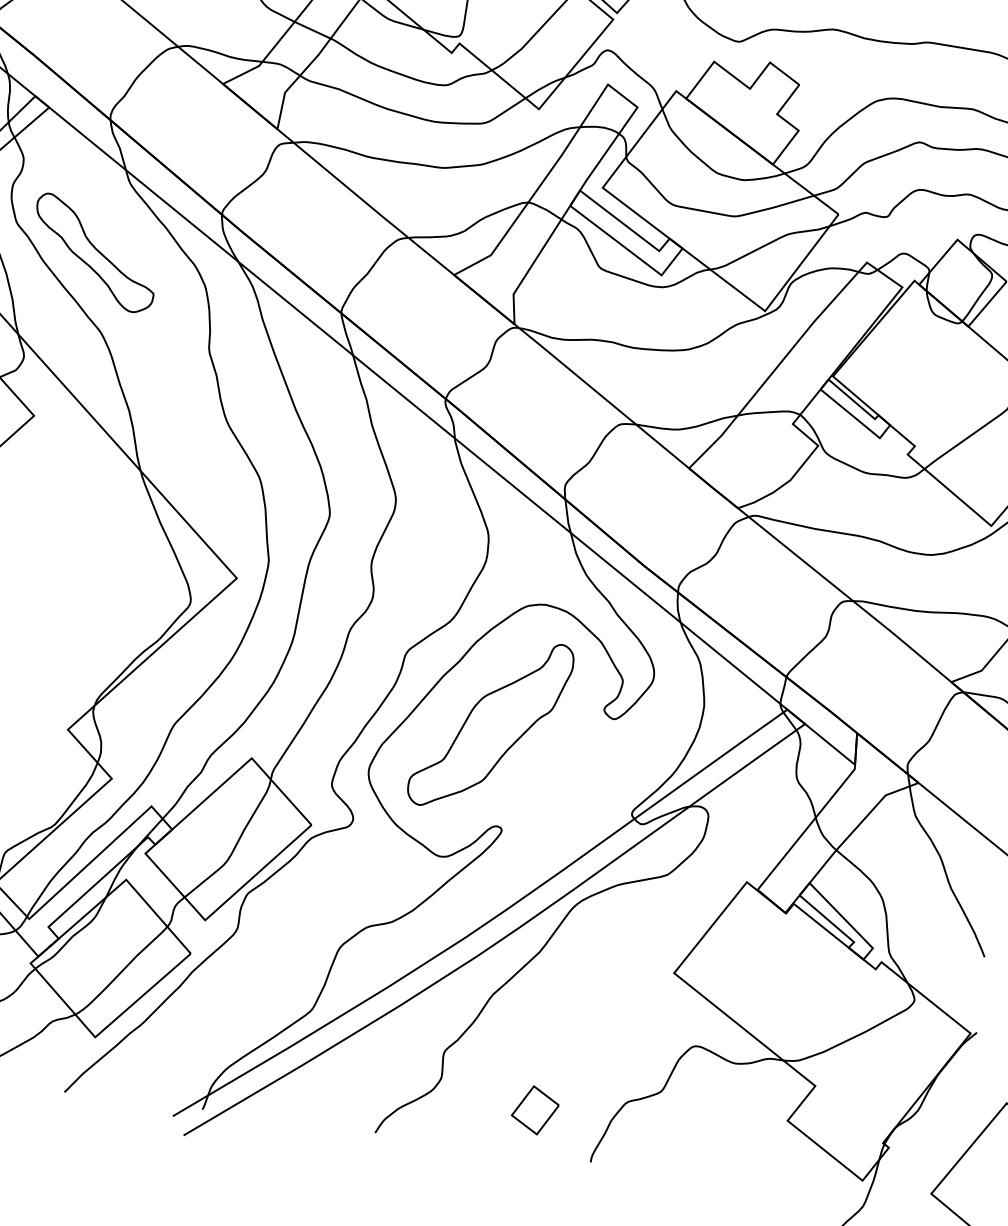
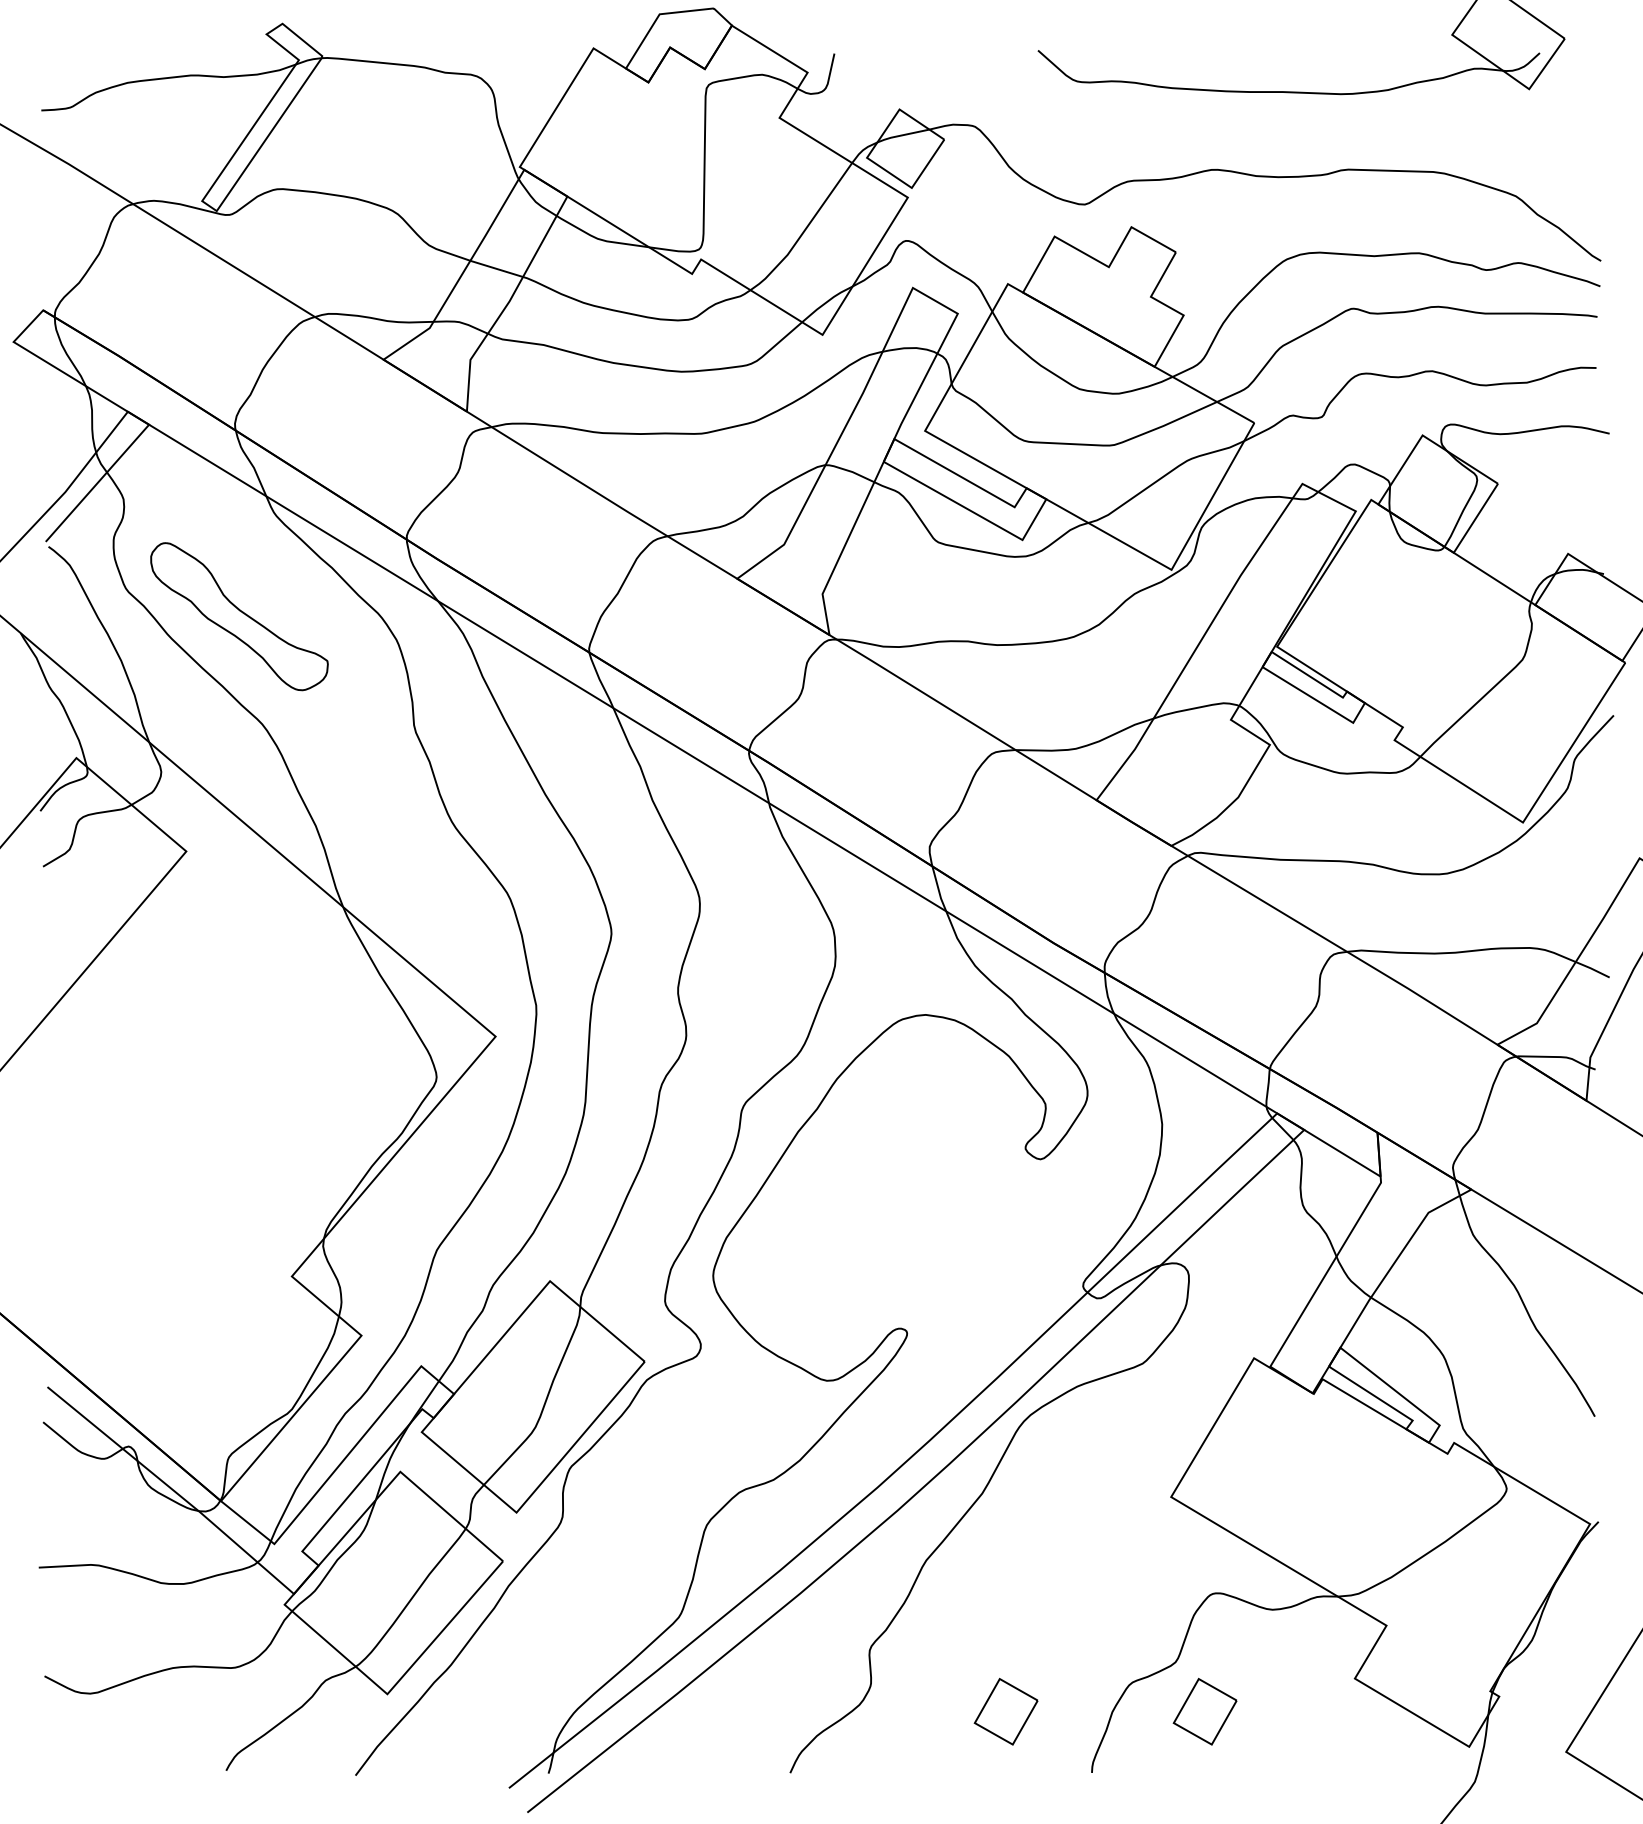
part: (490, 725) -> (872, 1190), removed
part: (676, 1129) -> (1204, 1711), added

